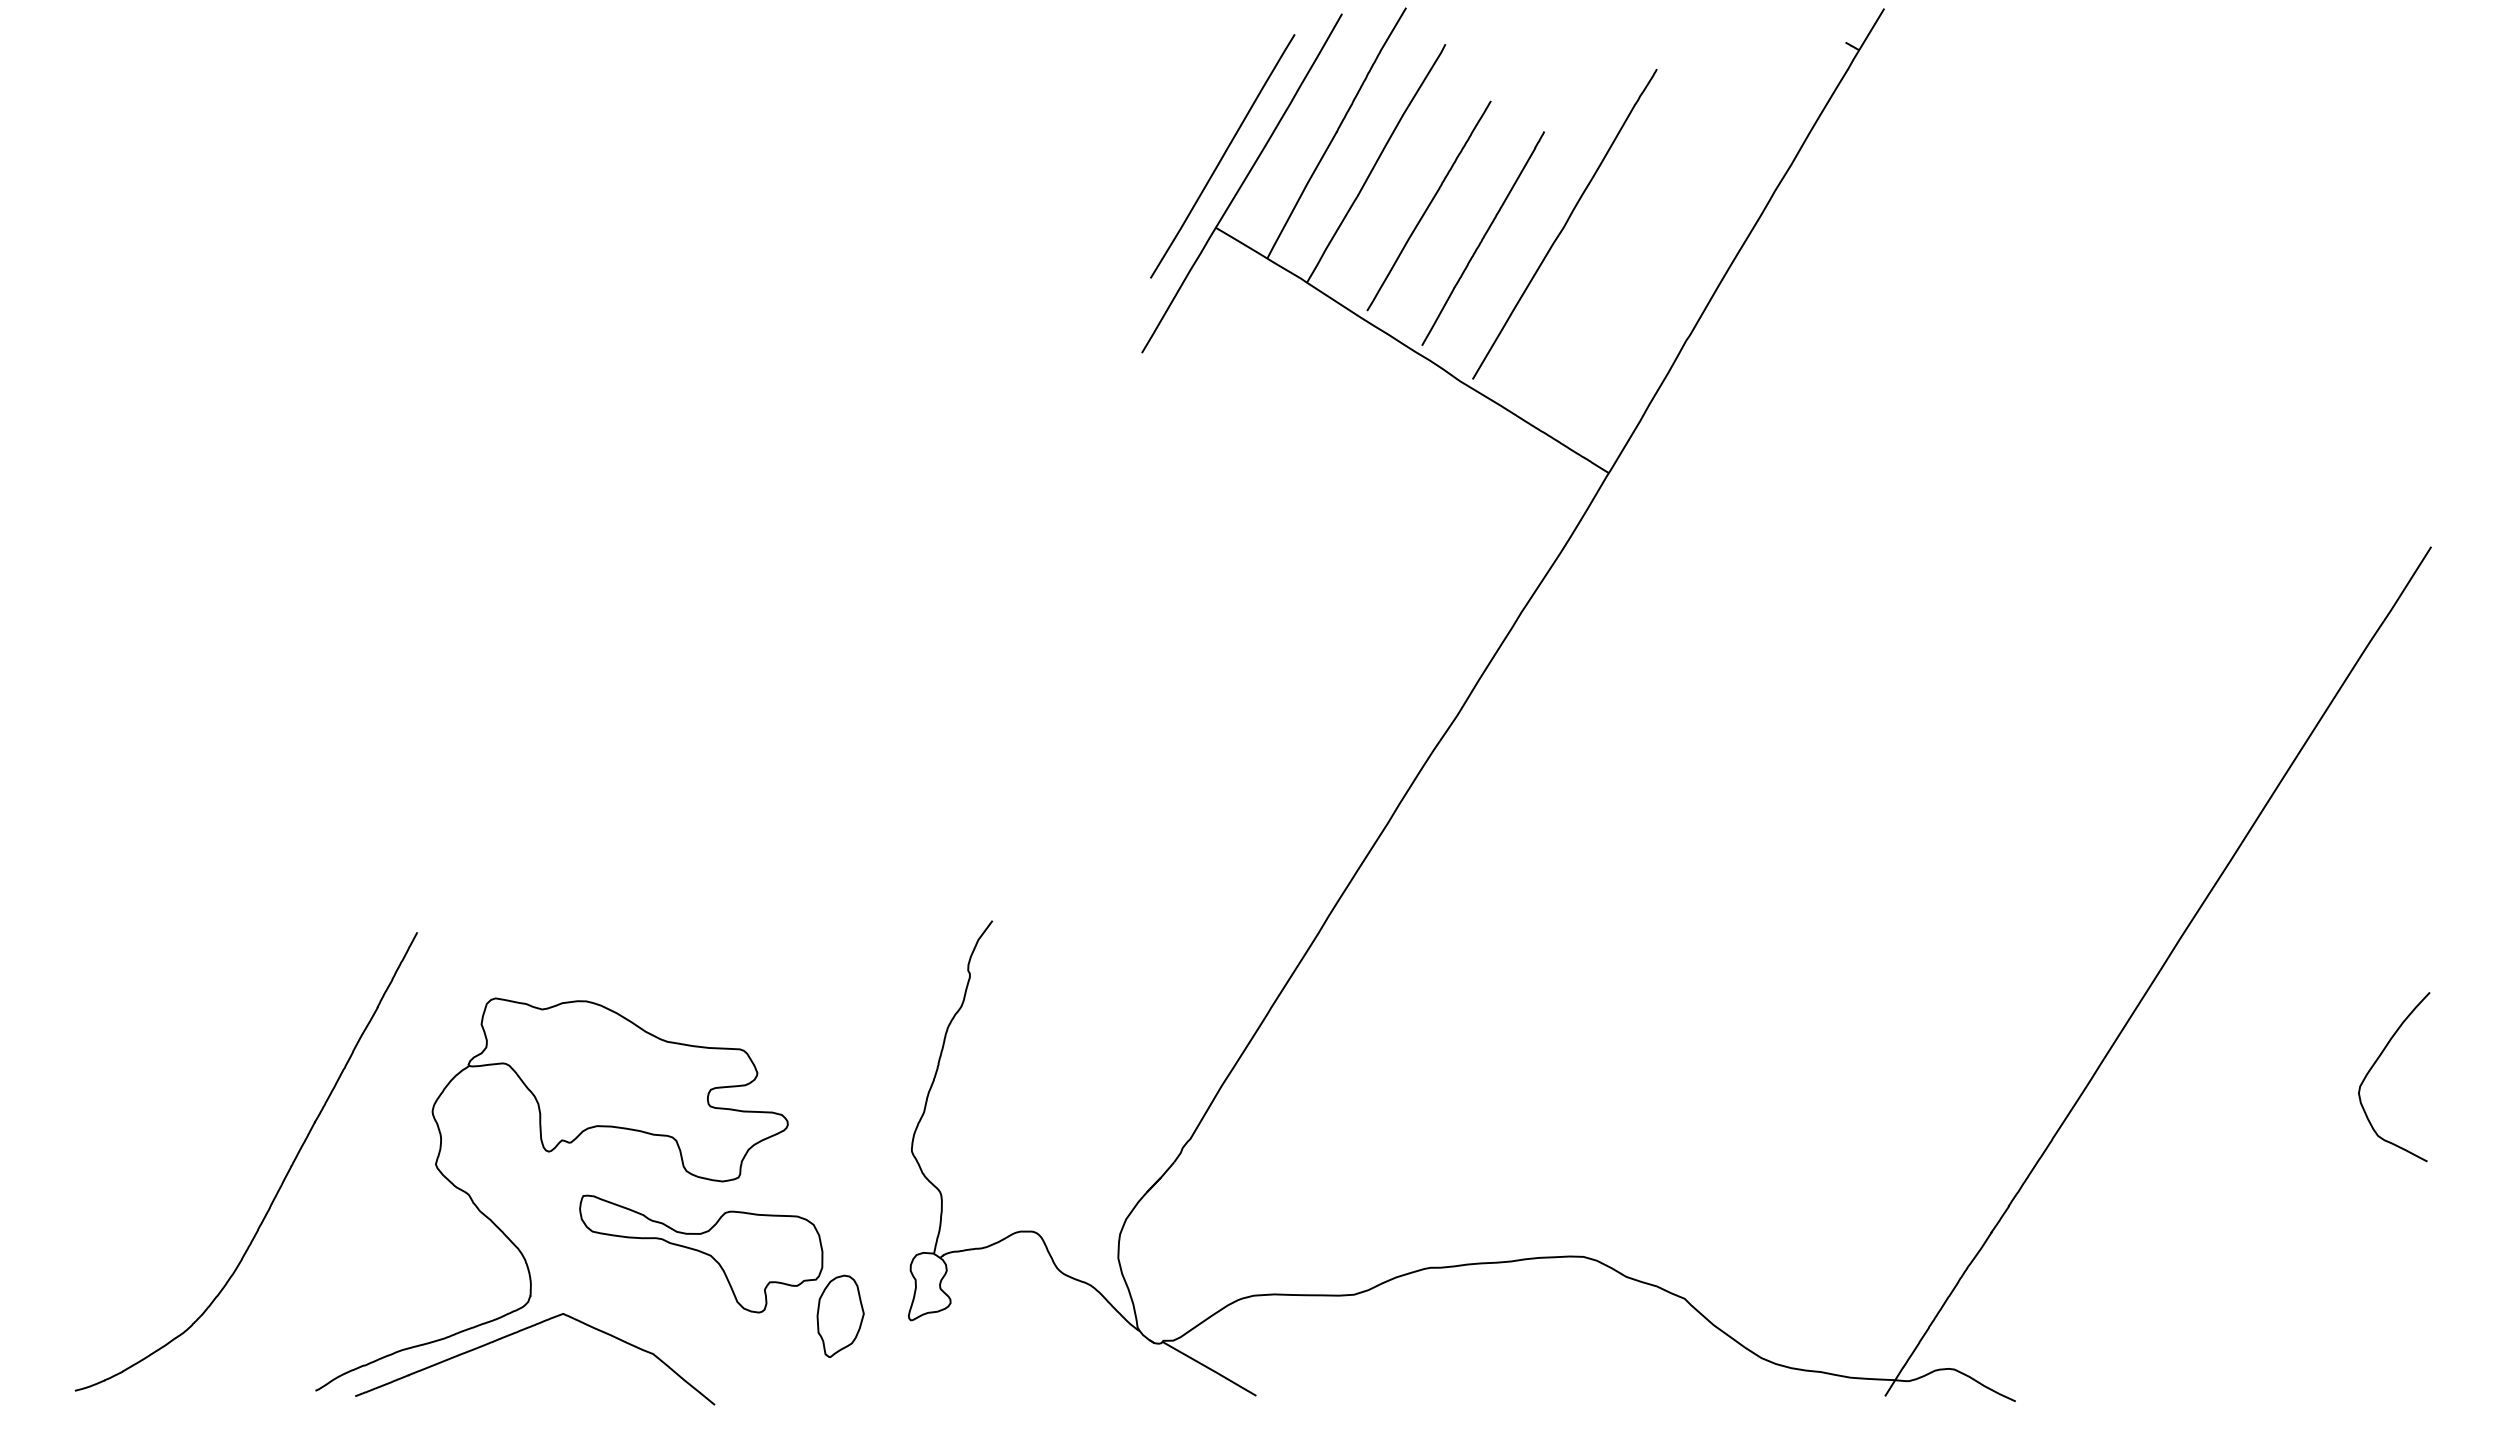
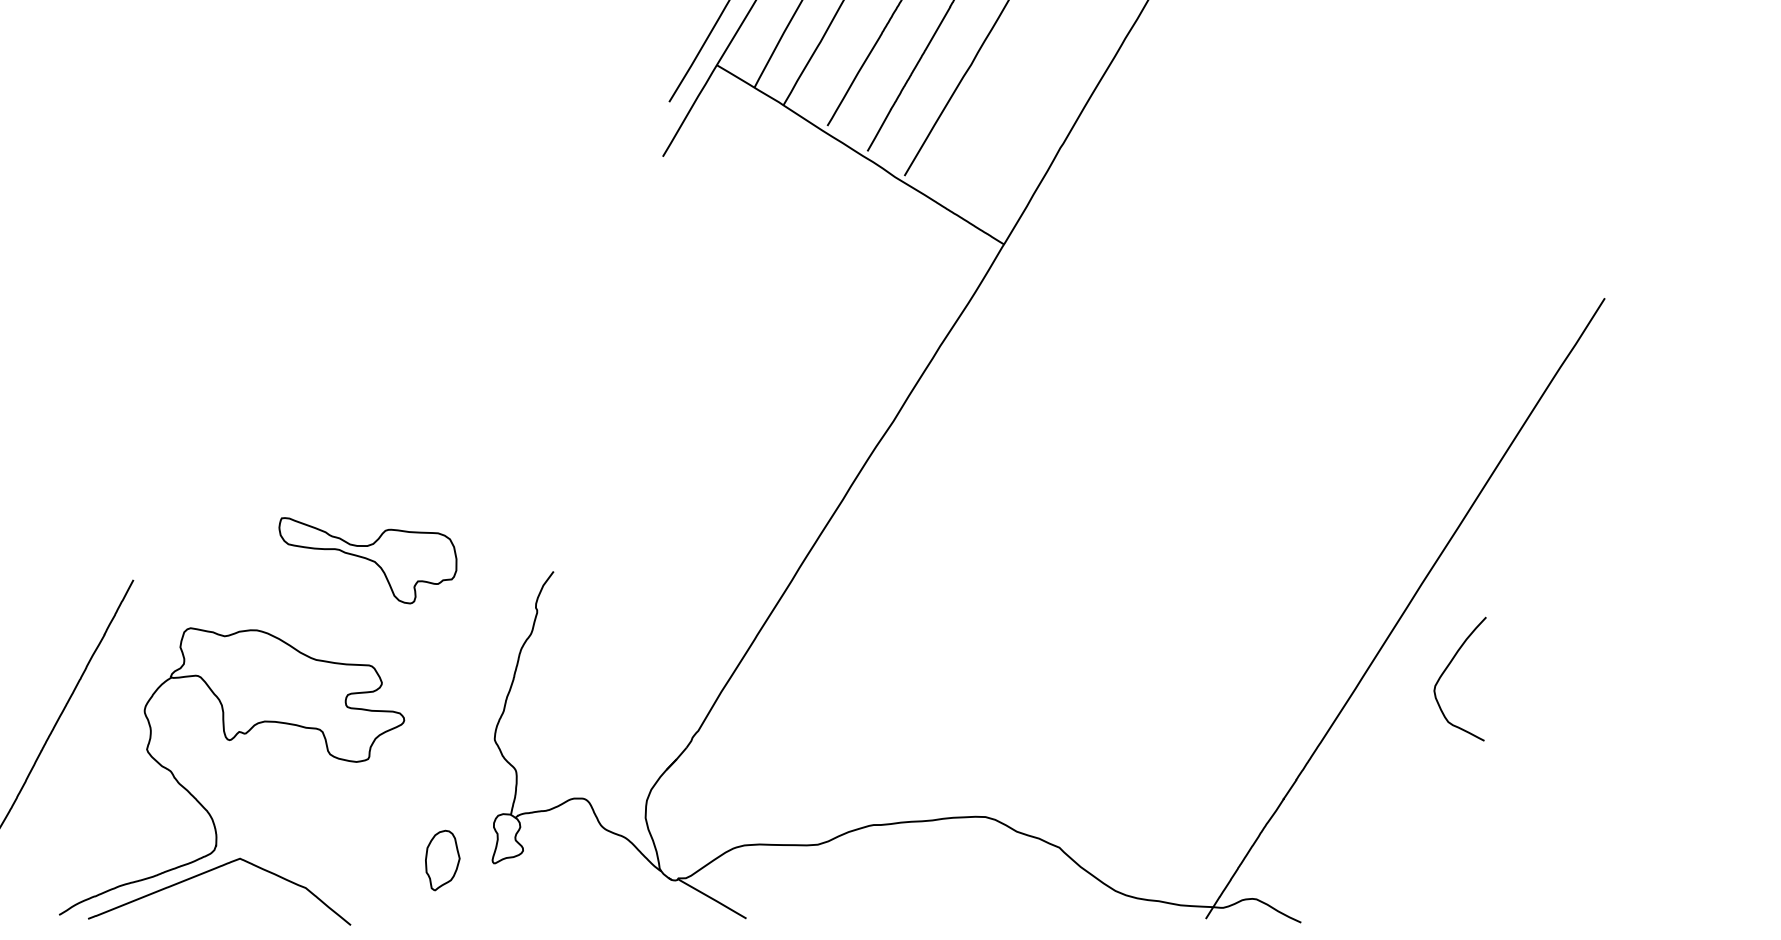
curve: (2374, 1065) -> (1445, 670), moved
part: (701, 1253) -> (368, 560), moved

